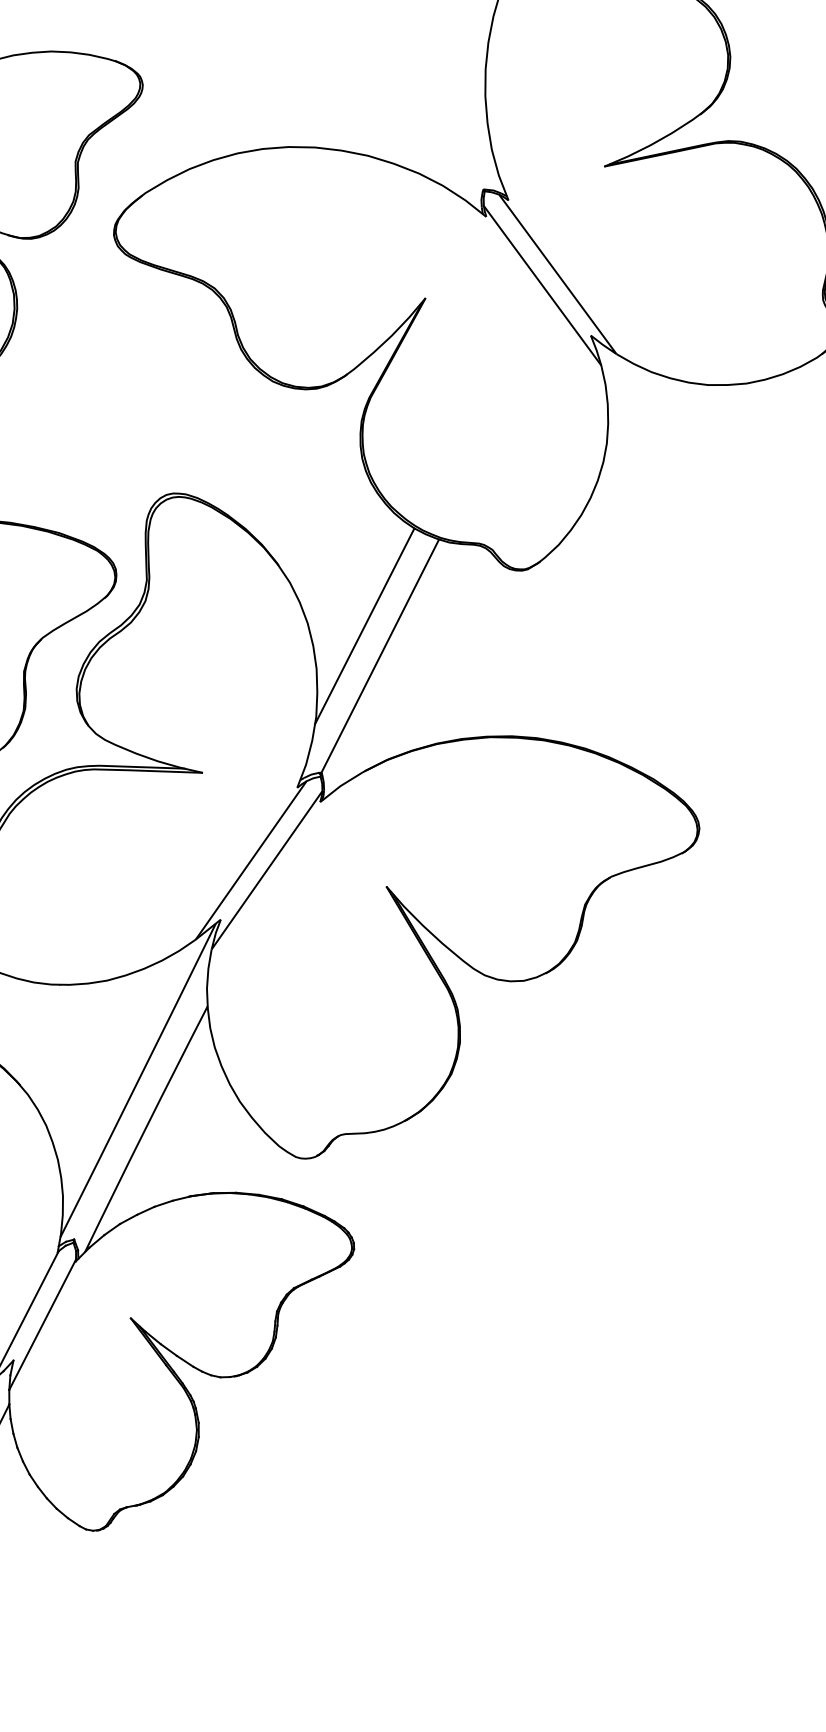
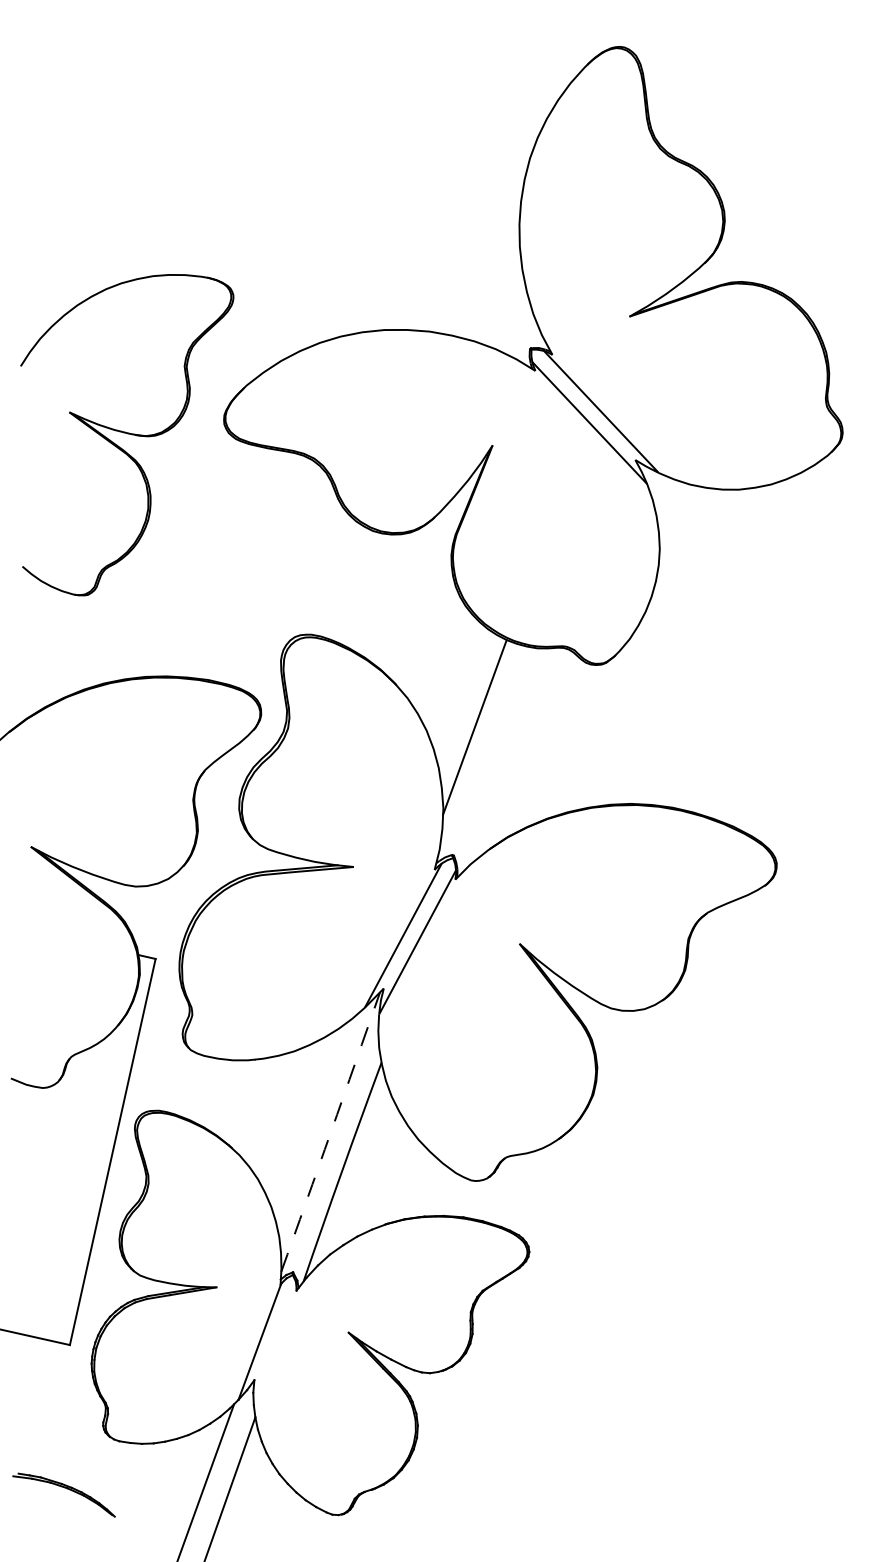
line: (379, 655) -> (490, 750), removed
arc: (137, 1080) -> (330, 1132), solid -> dashed
line: (41, 1323) -> (274, 1346), removed

